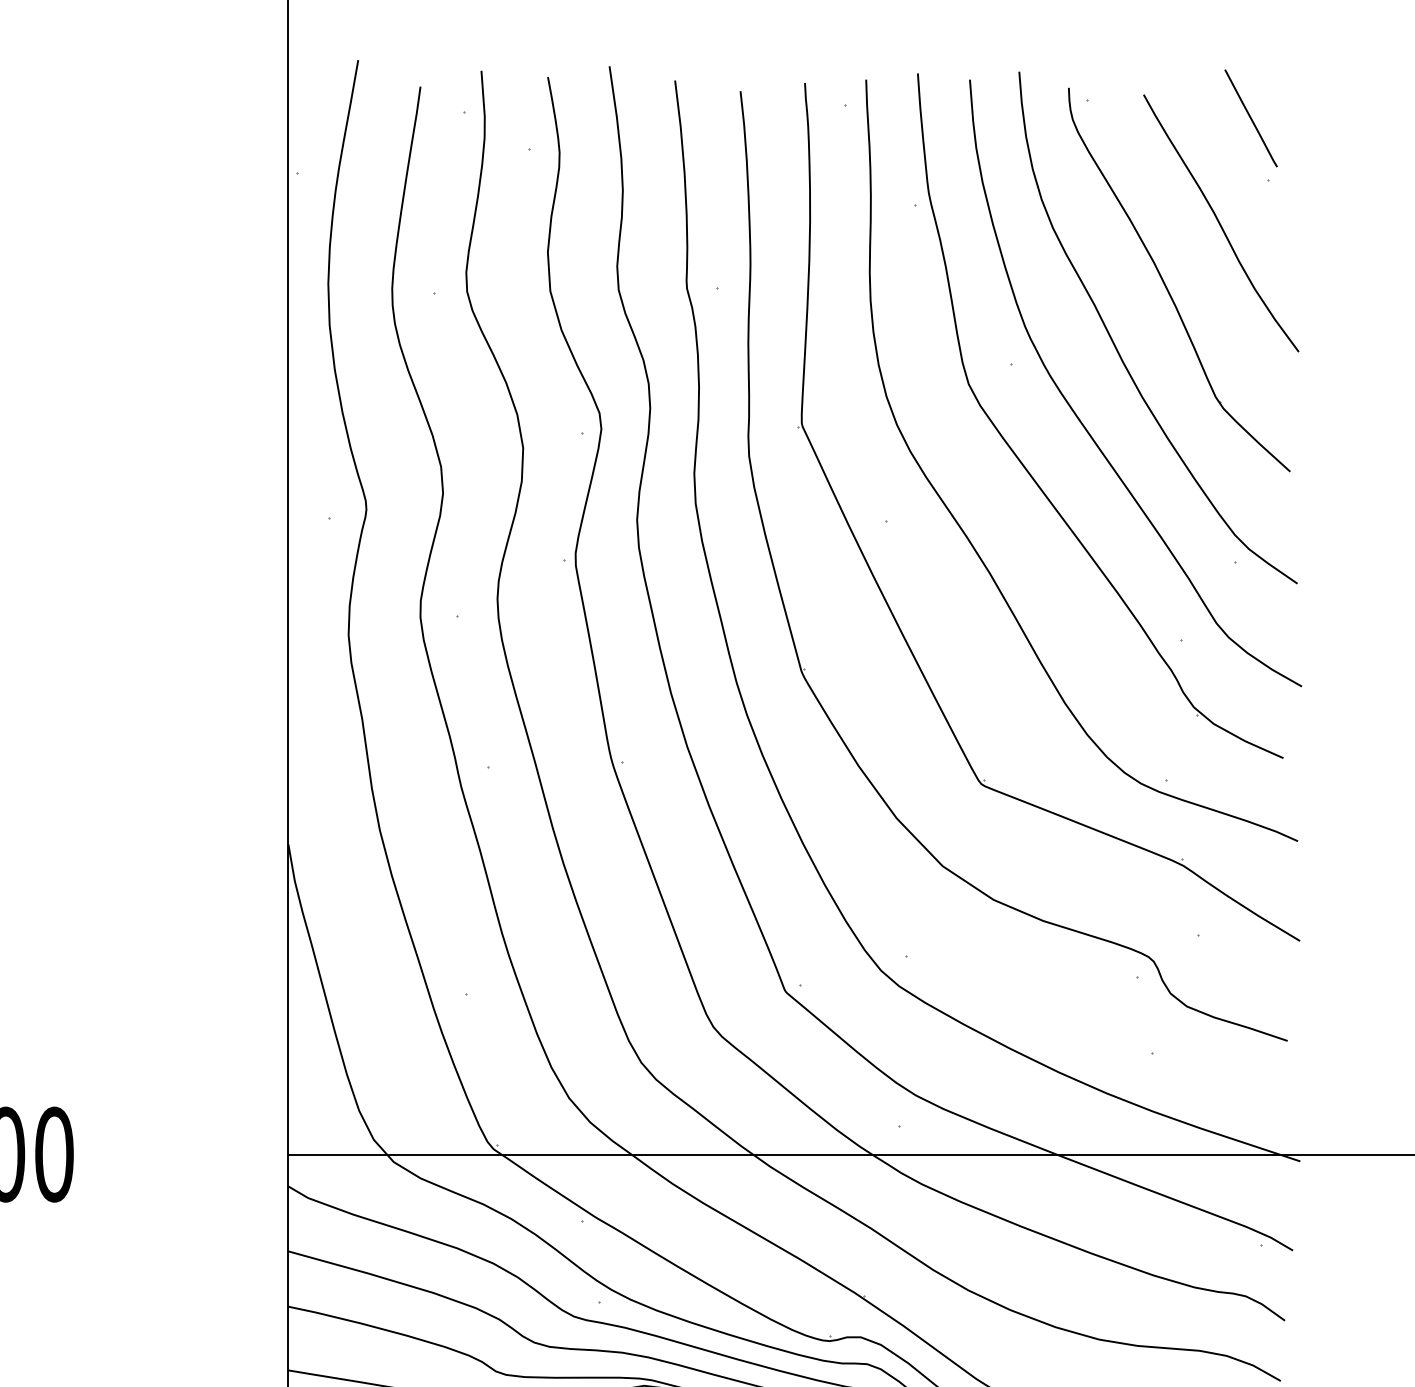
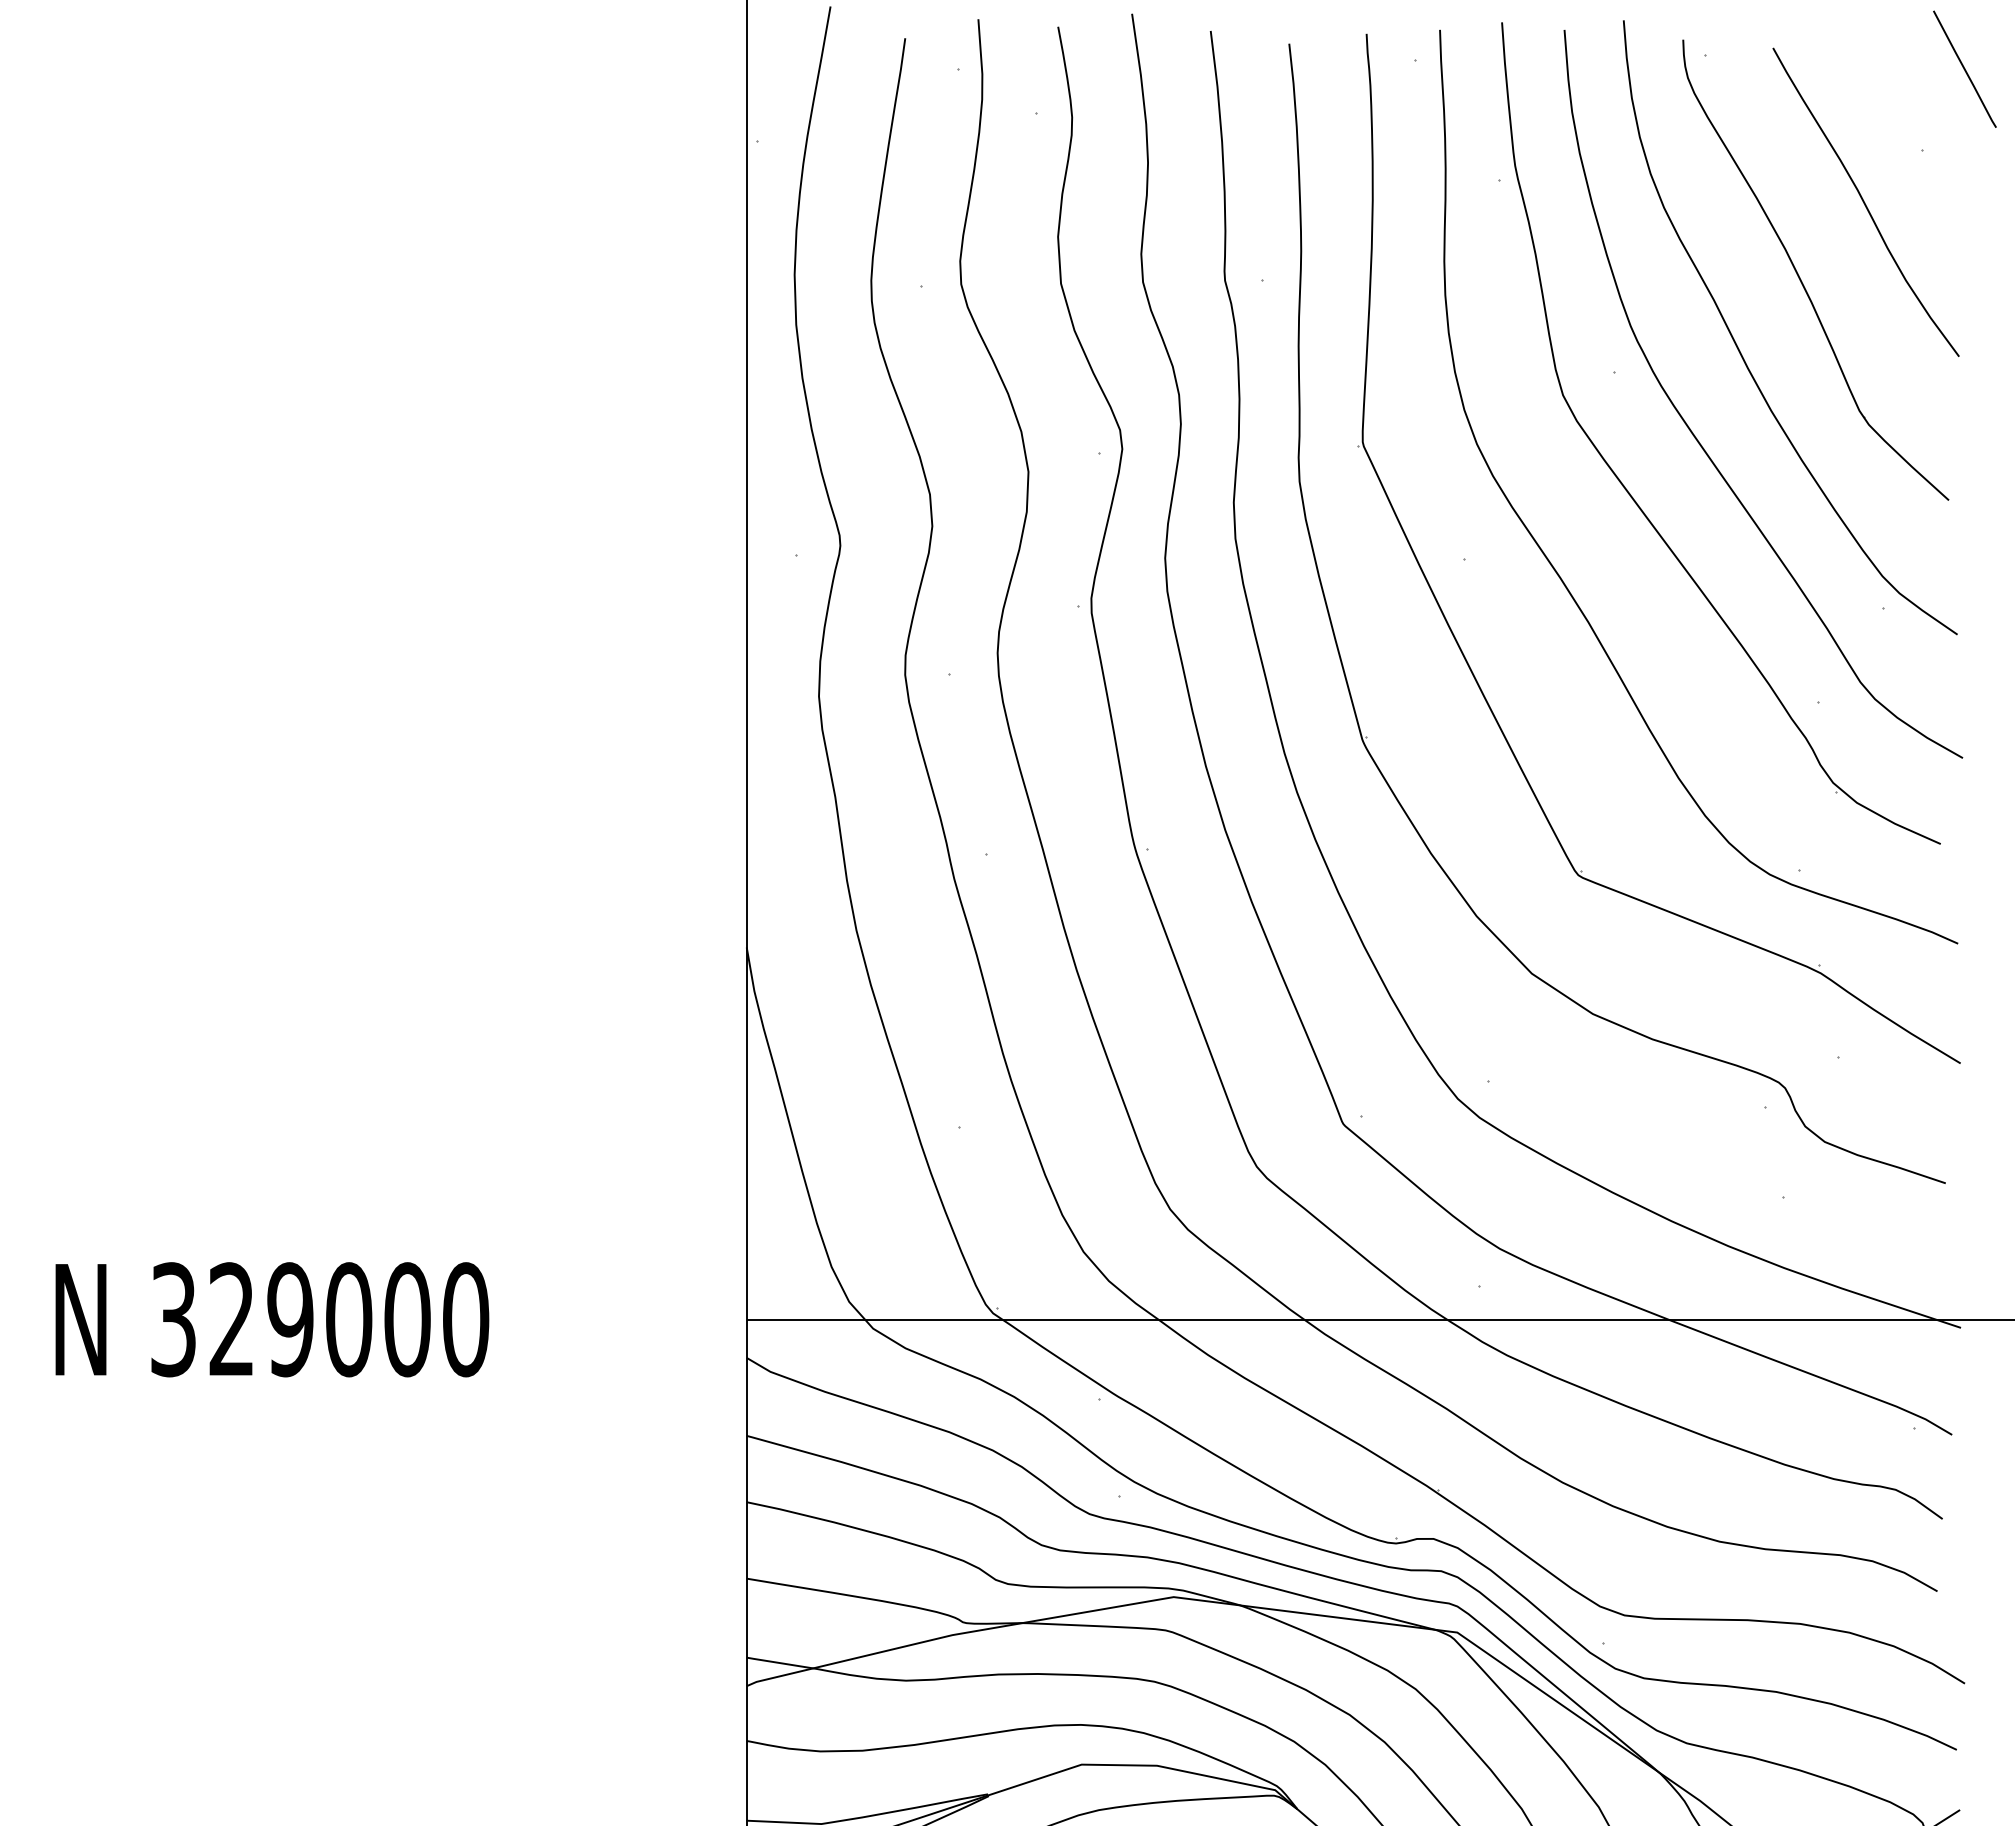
line: (1250, 117) -> (1964, 68), moved

